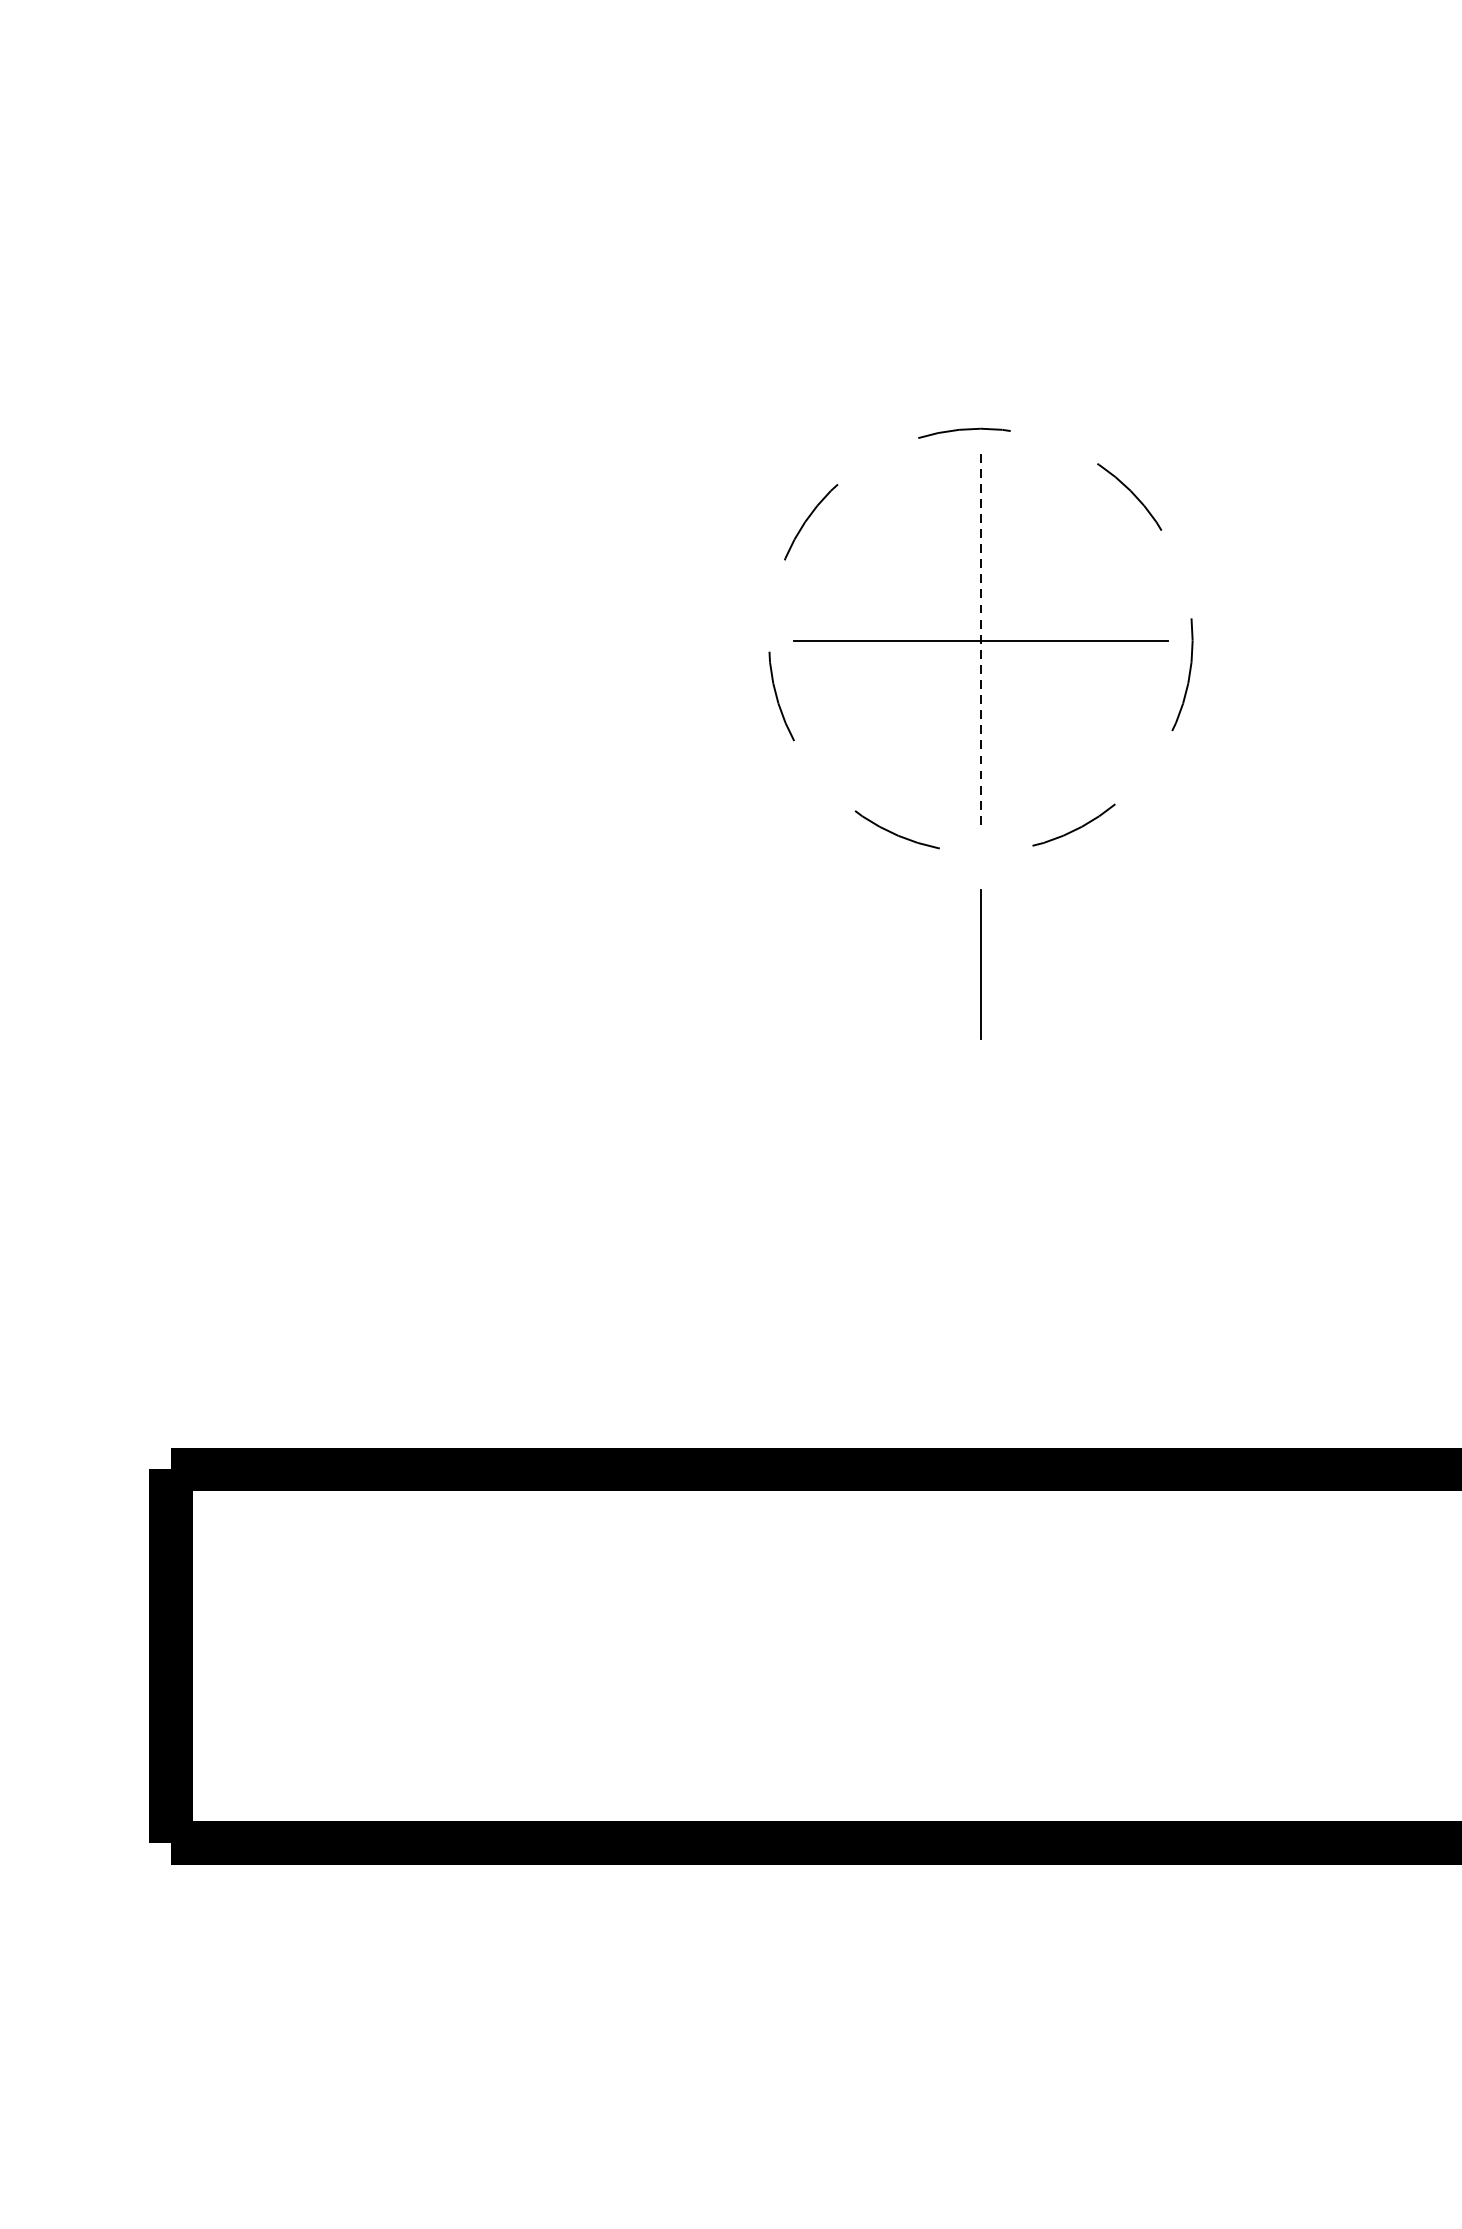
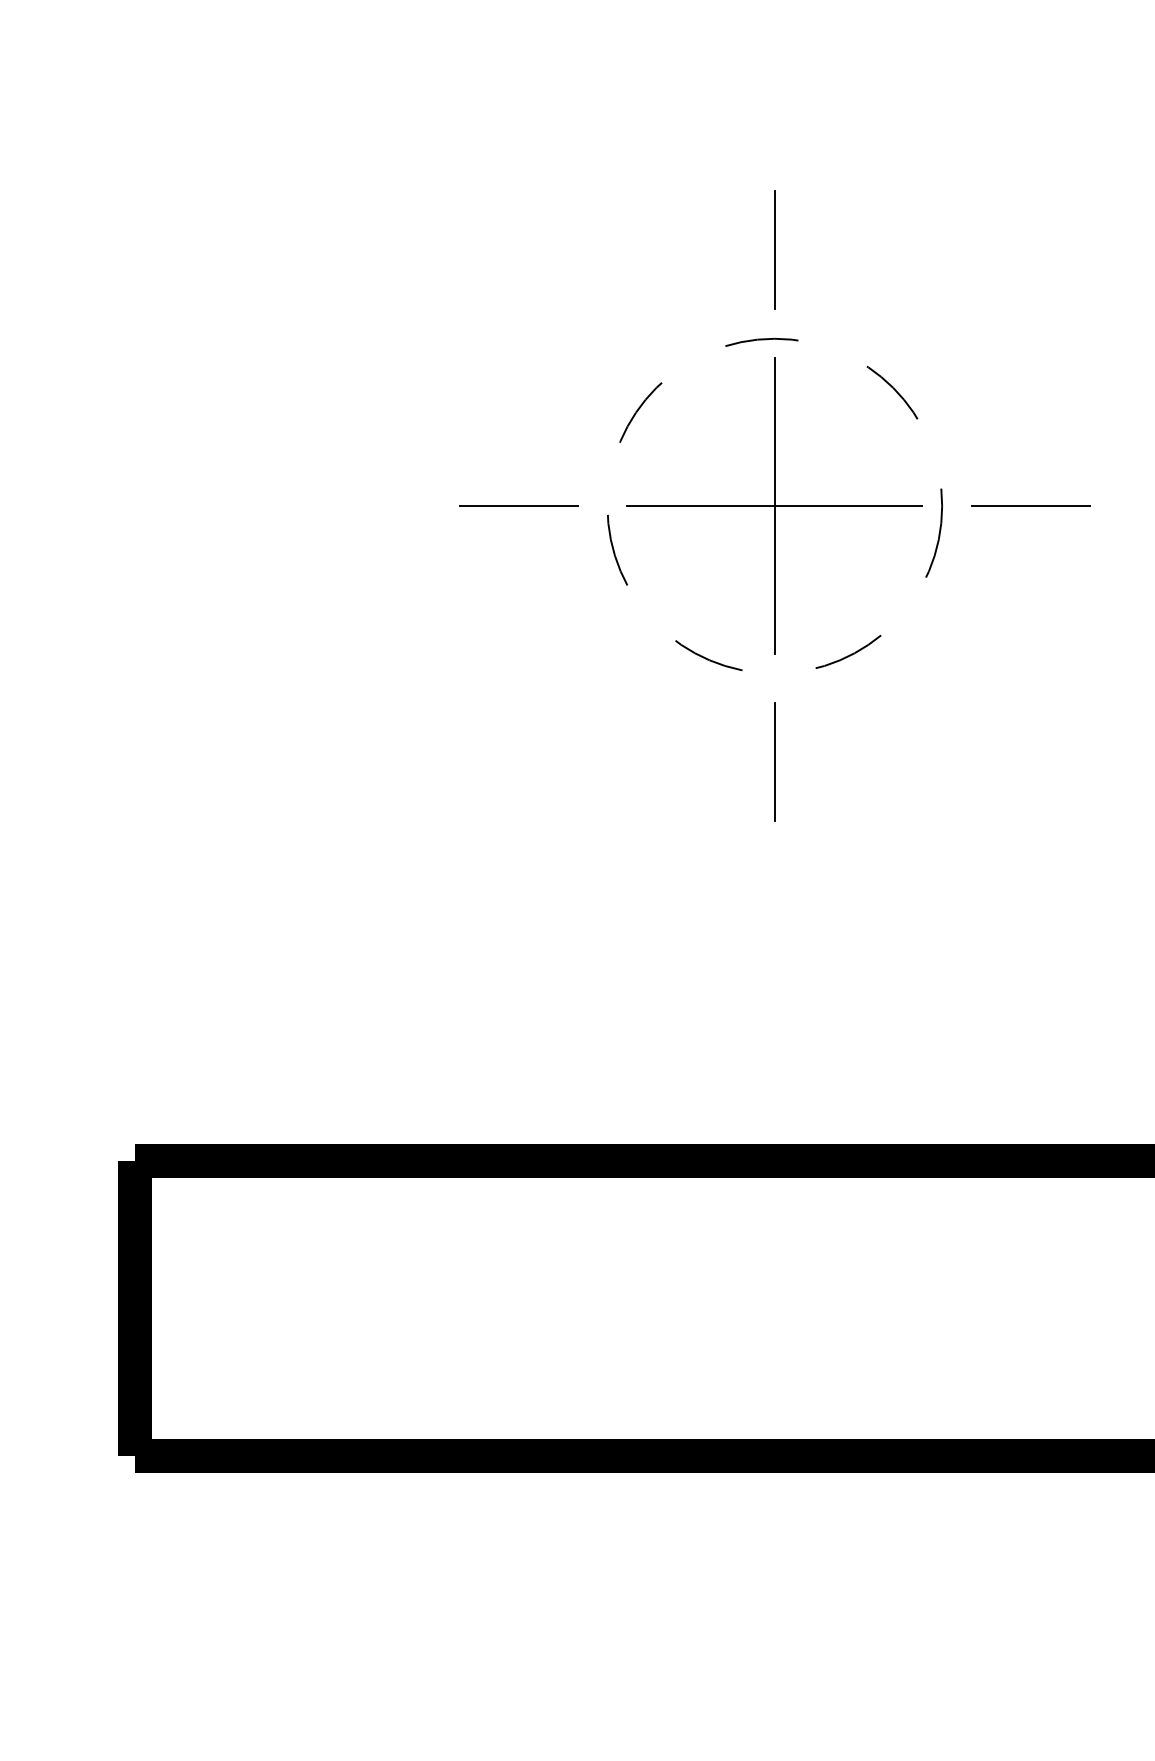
line: (980, 316) -> (774, 250), added
line: (1304, 639) -> (1030, 505), added
line: (656, 641) -> (518, 506), added
line: (980, 641) -> (774, 506), dashed -> solid

